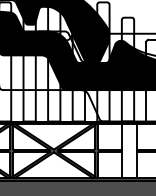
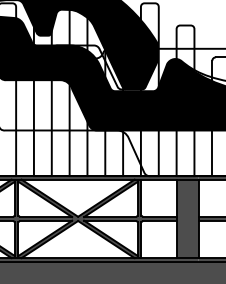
fill: (129, 150) -> (187, 218), added

